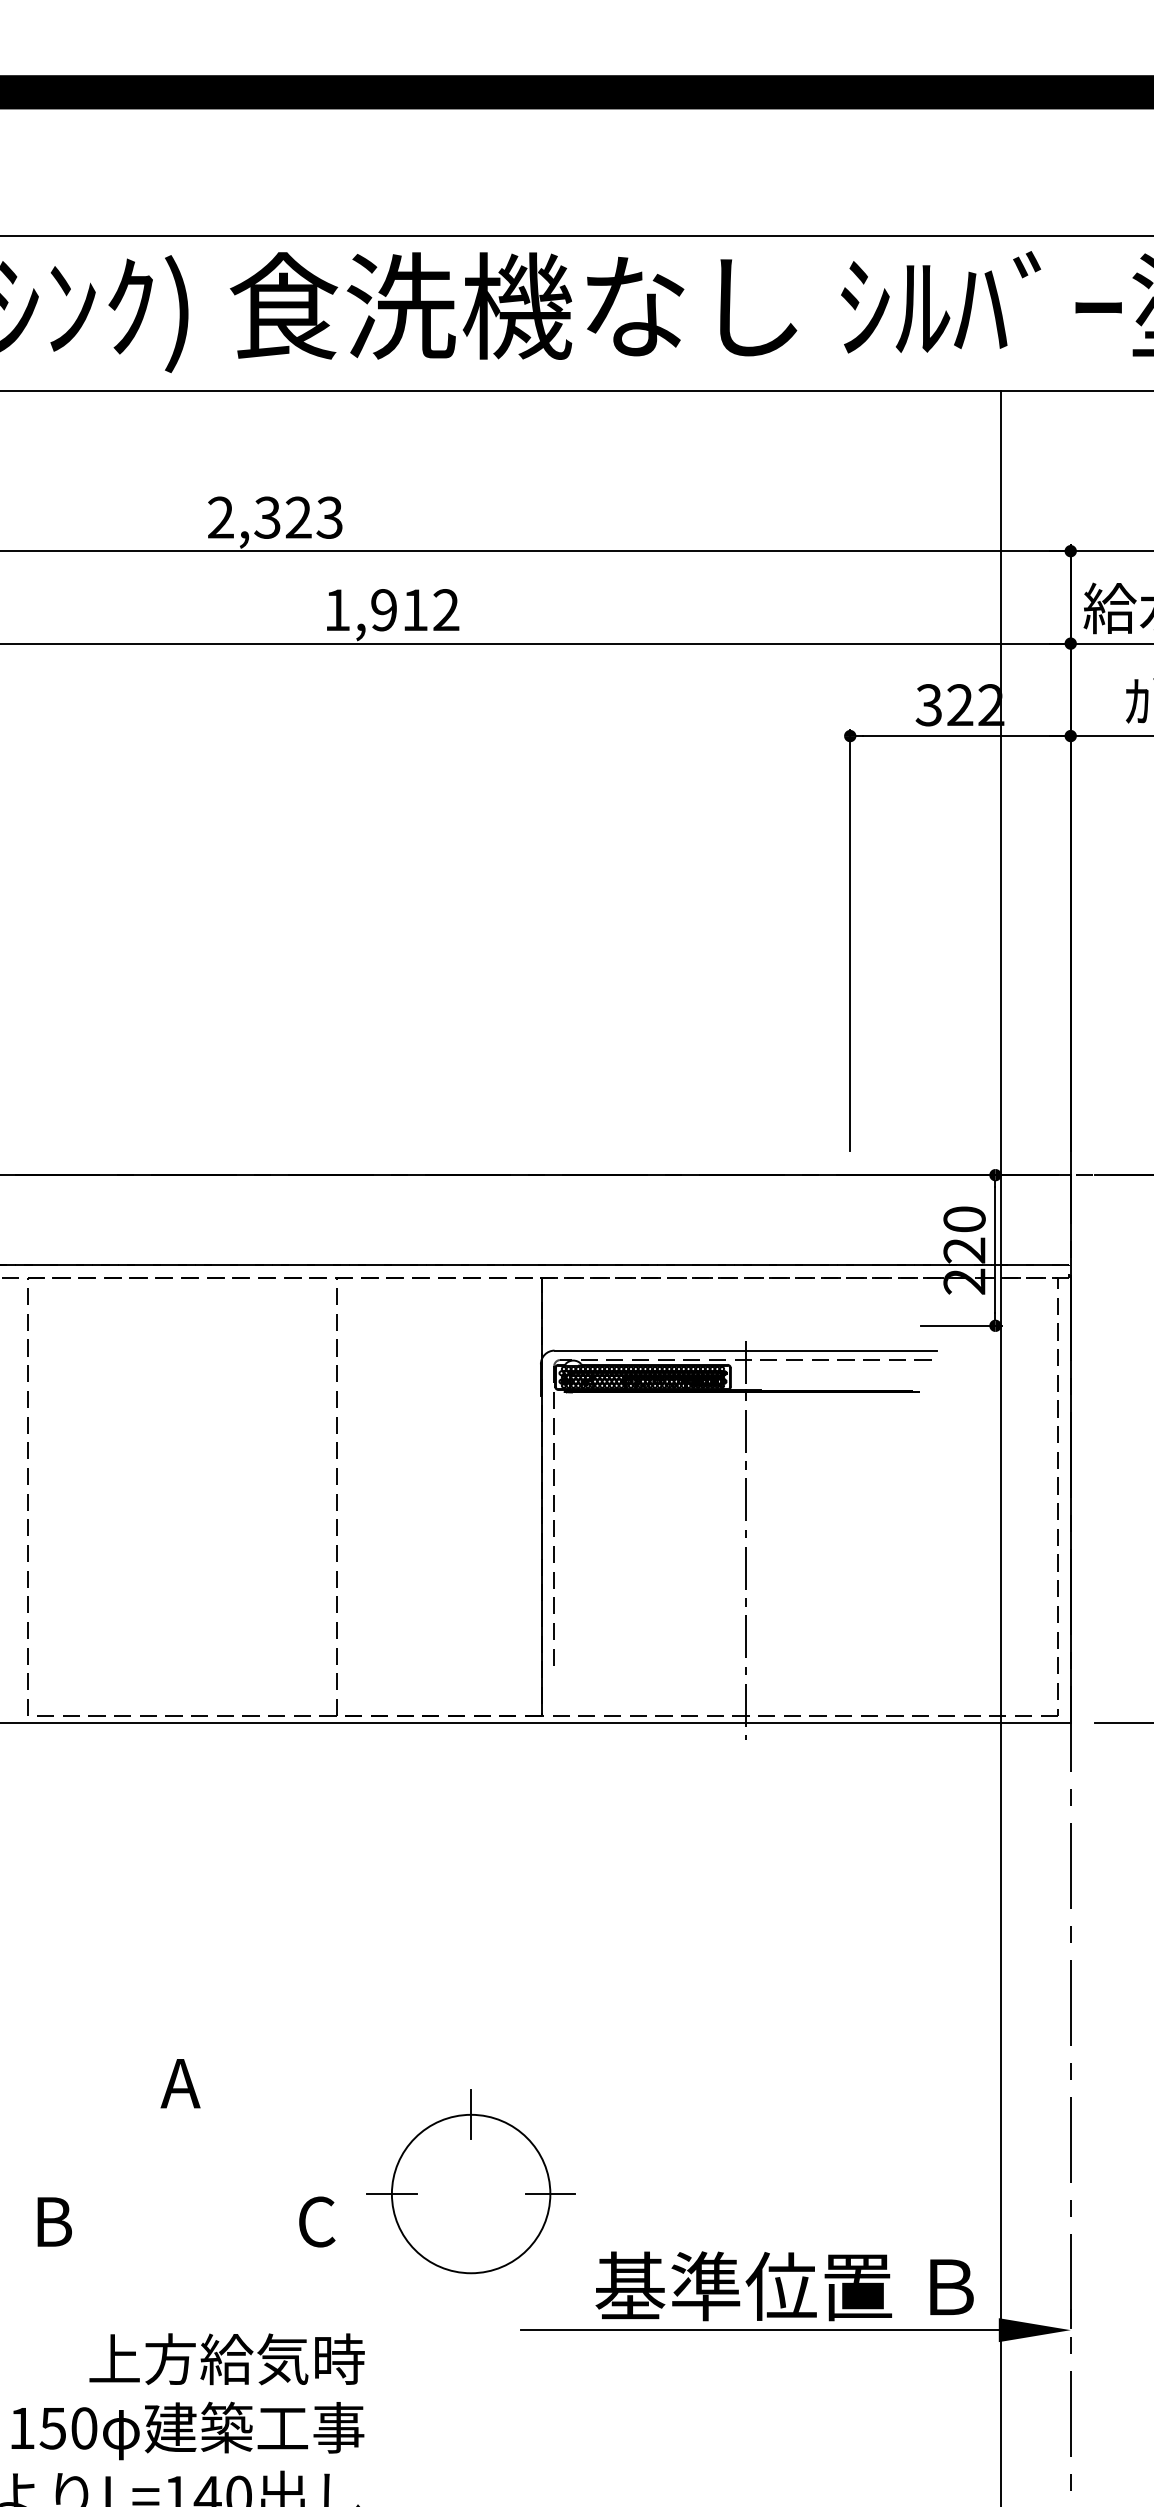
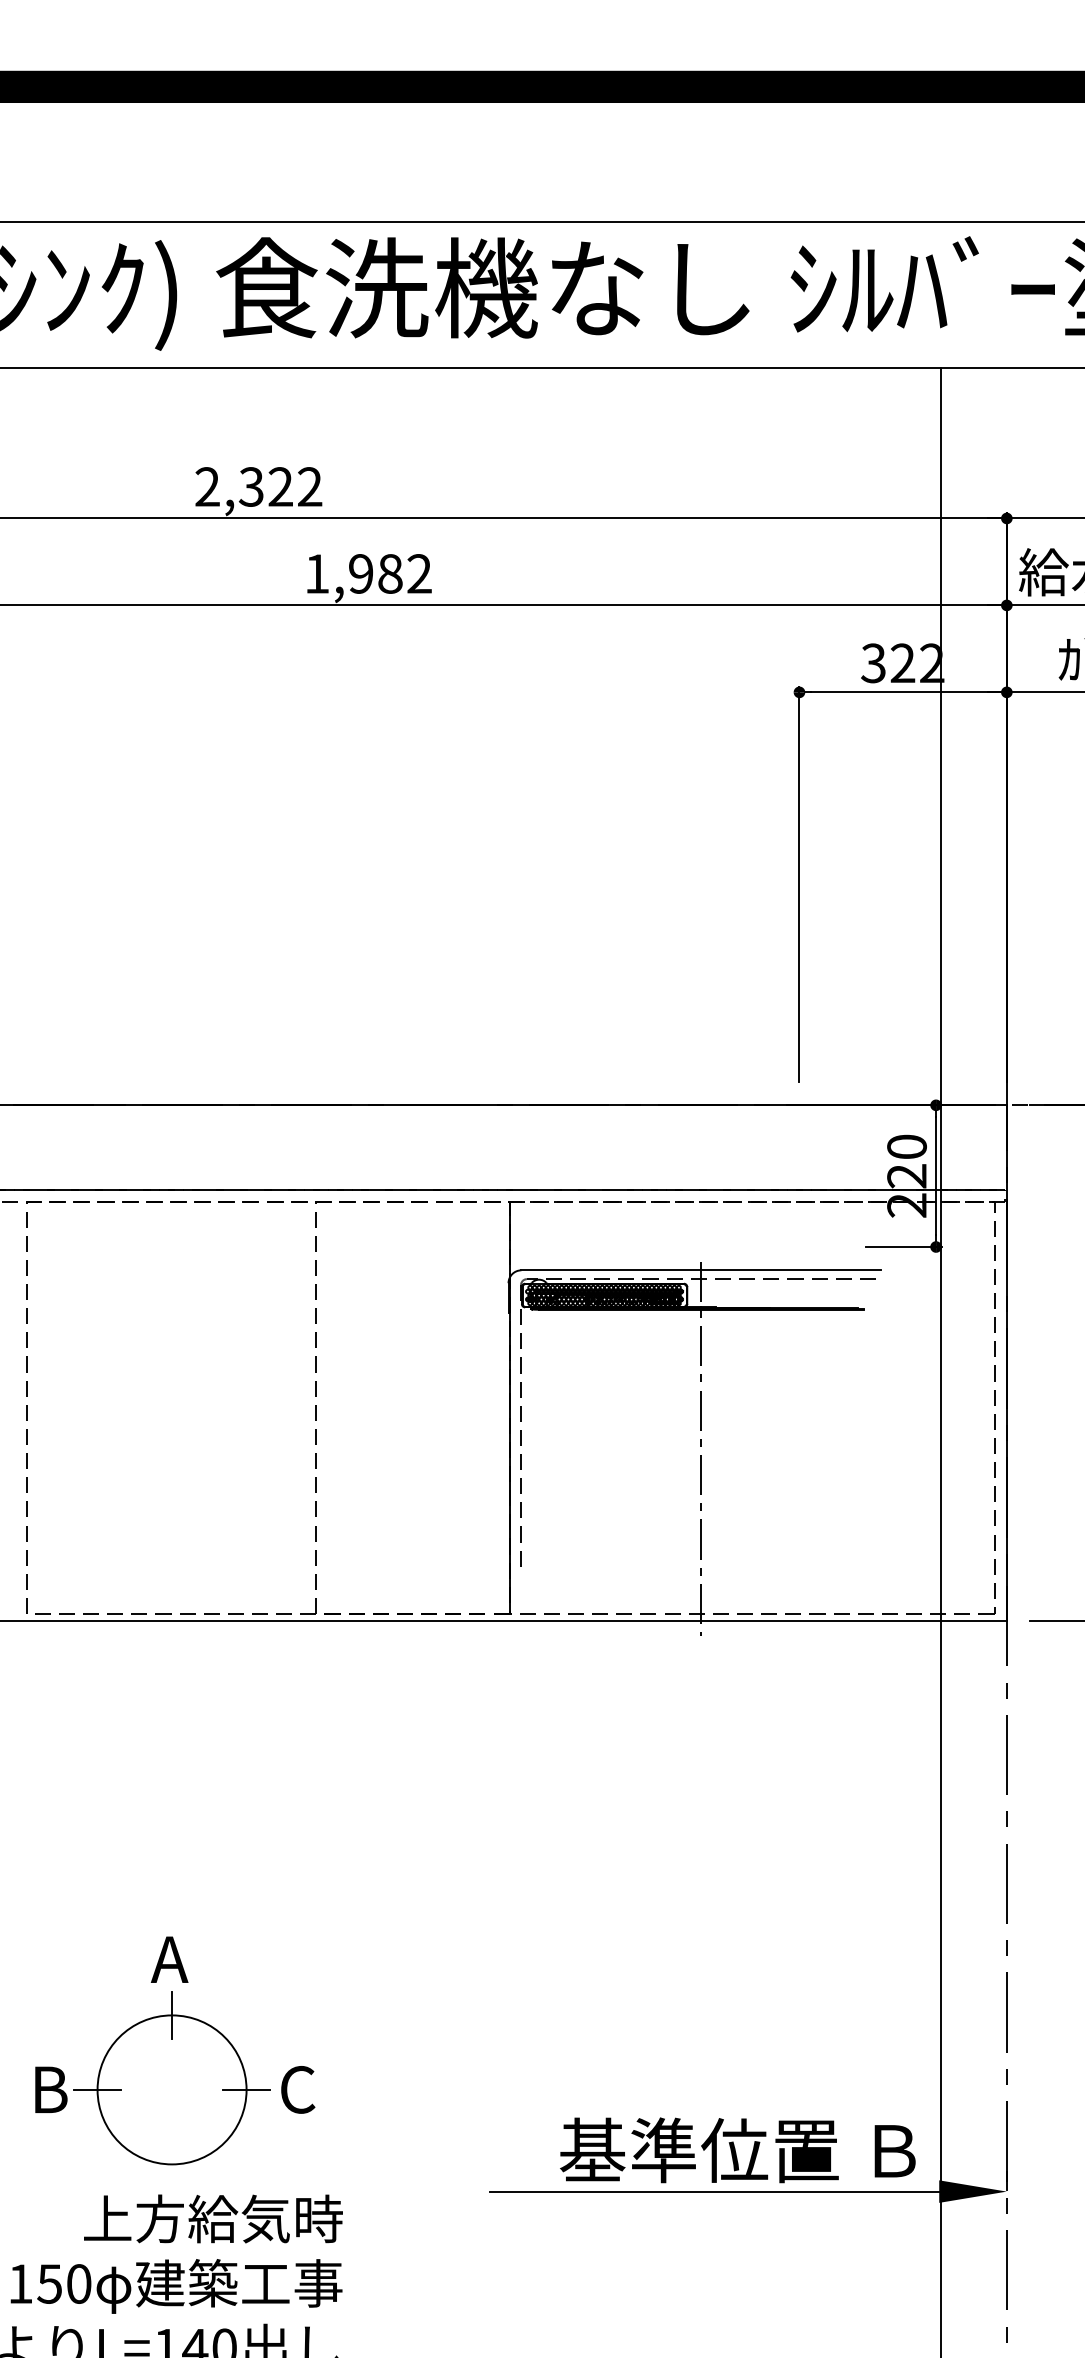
text: (329, 517) -> (309, 486), 2,323 -> 2,322
text: (415, 610) -> (390, 574), 1,912 -> 1,982
part: (470, 2181) -> (171, 2078), moved

